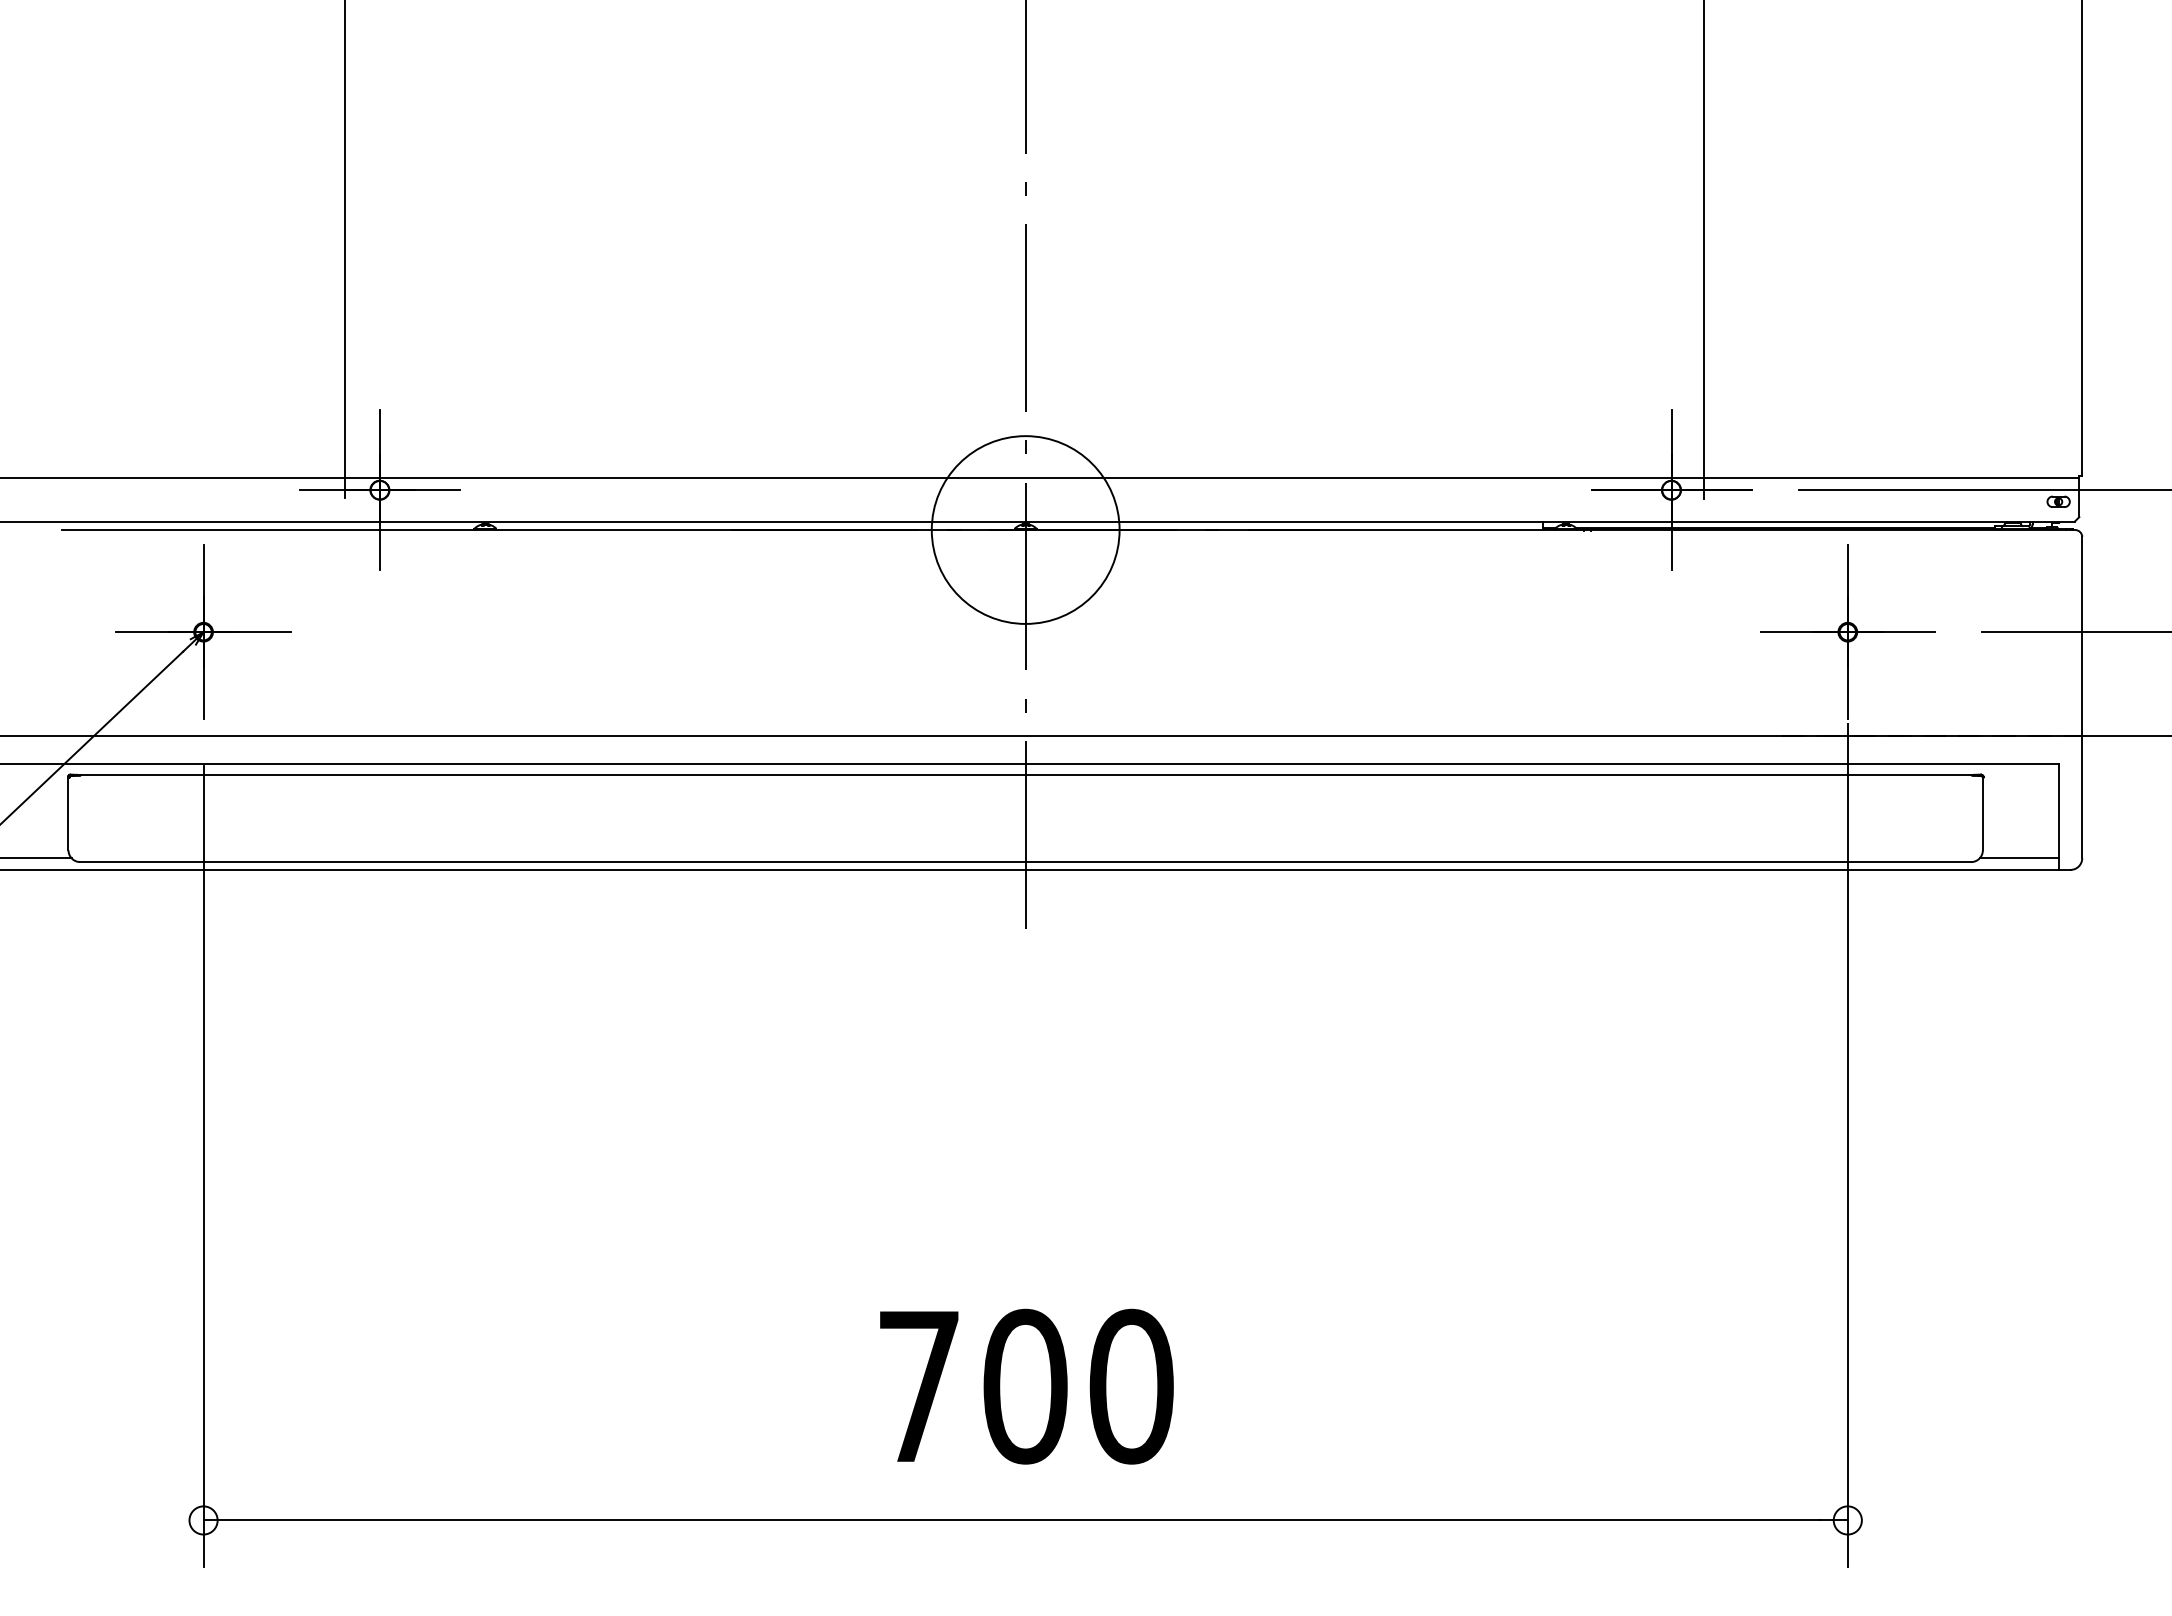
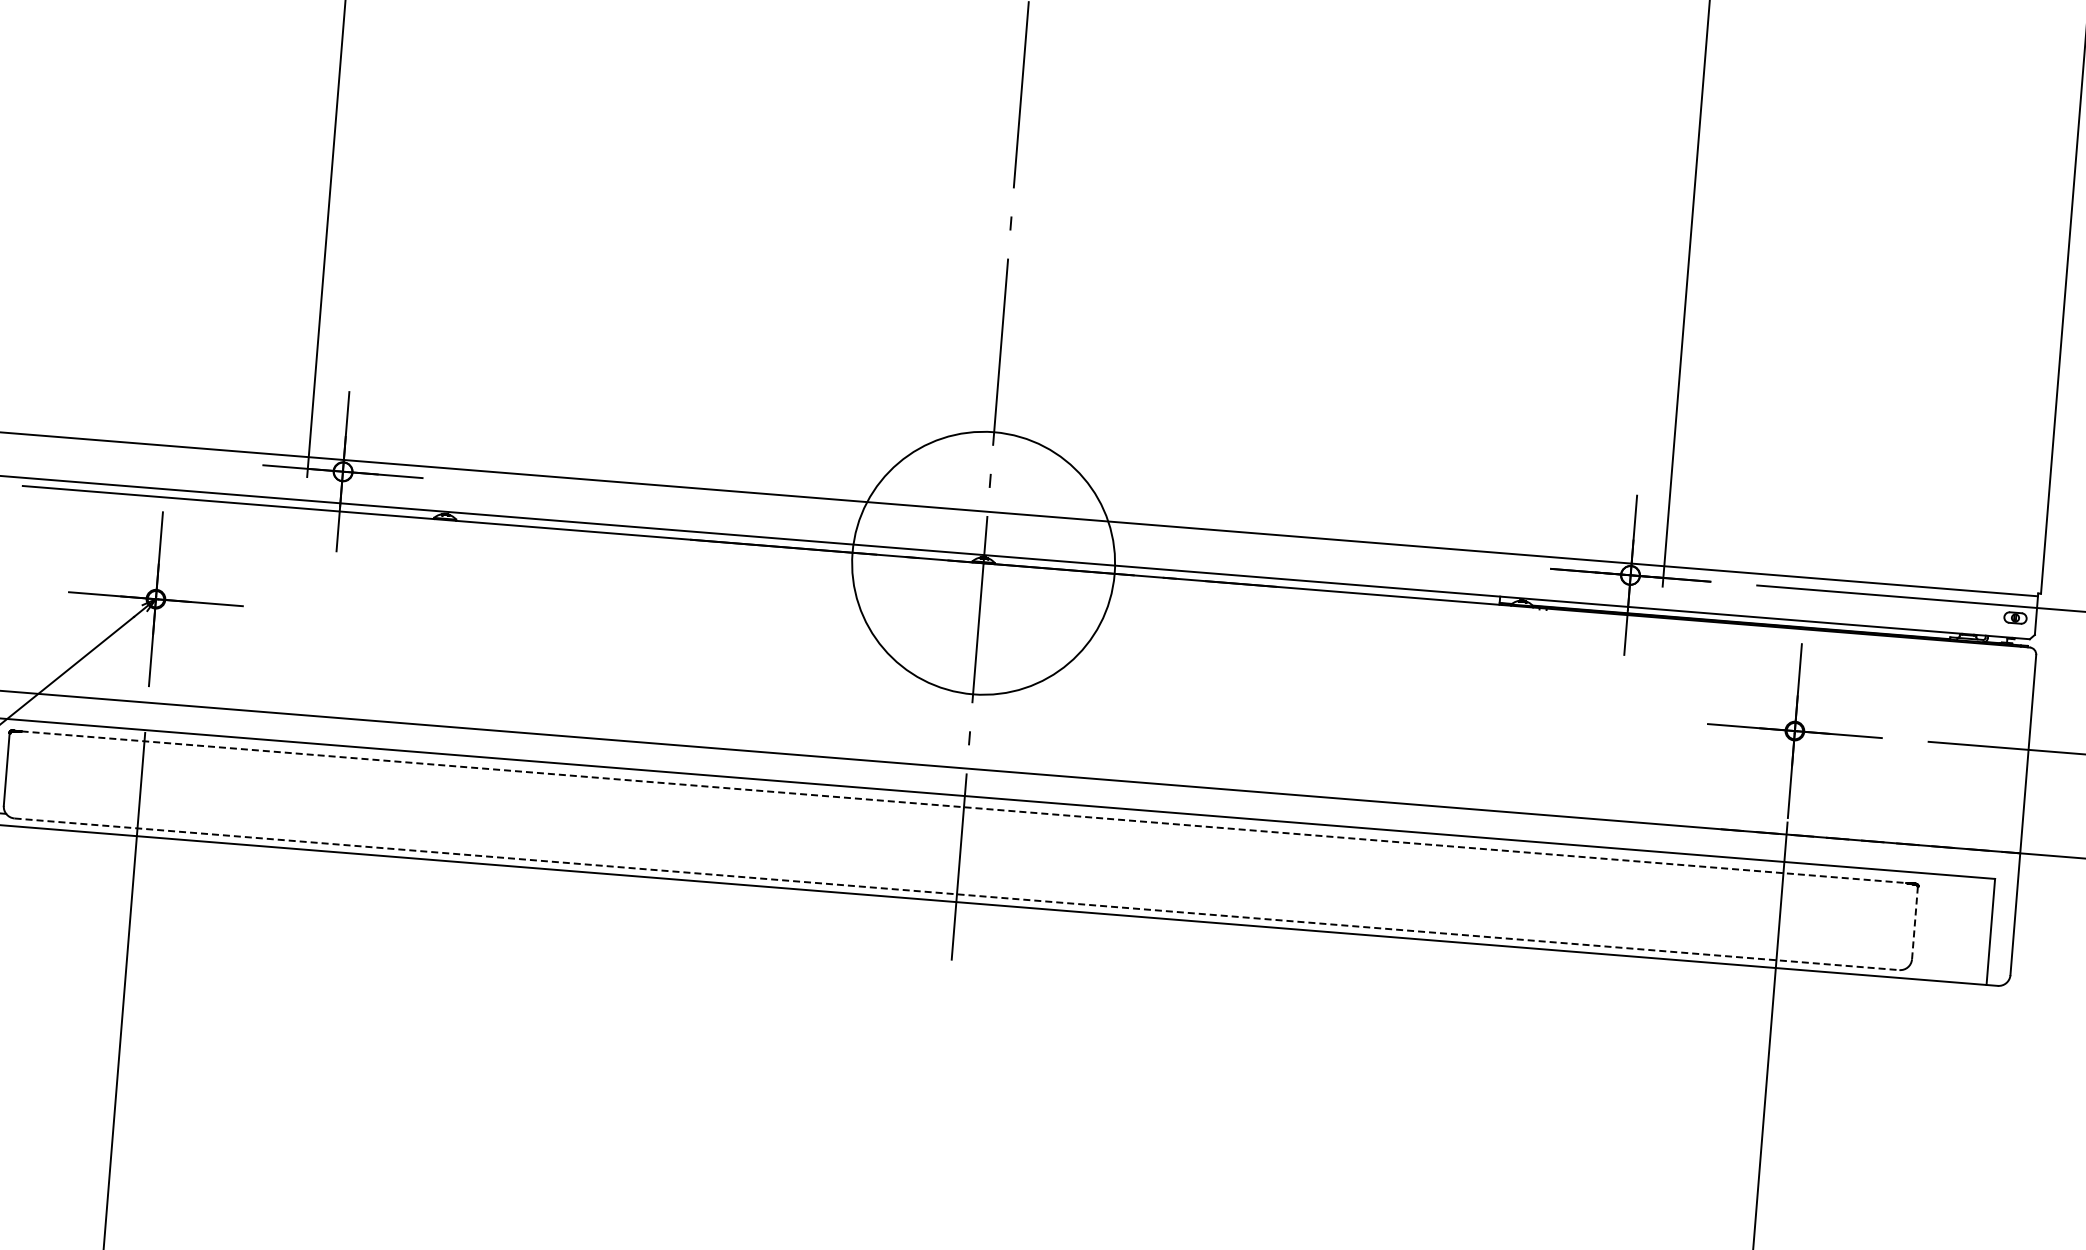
circle: (1025, 529) -> (983, 562), size x1.4
line: (1026, 774) -> (964, 807), solid -> dashed
line: (1982, 813) -> (1914, 922), solid -> dashed
line: (2019, 858) -> (1947, 970), removed
line: (1026, 862) -> (957, 894), solid -> dashed

